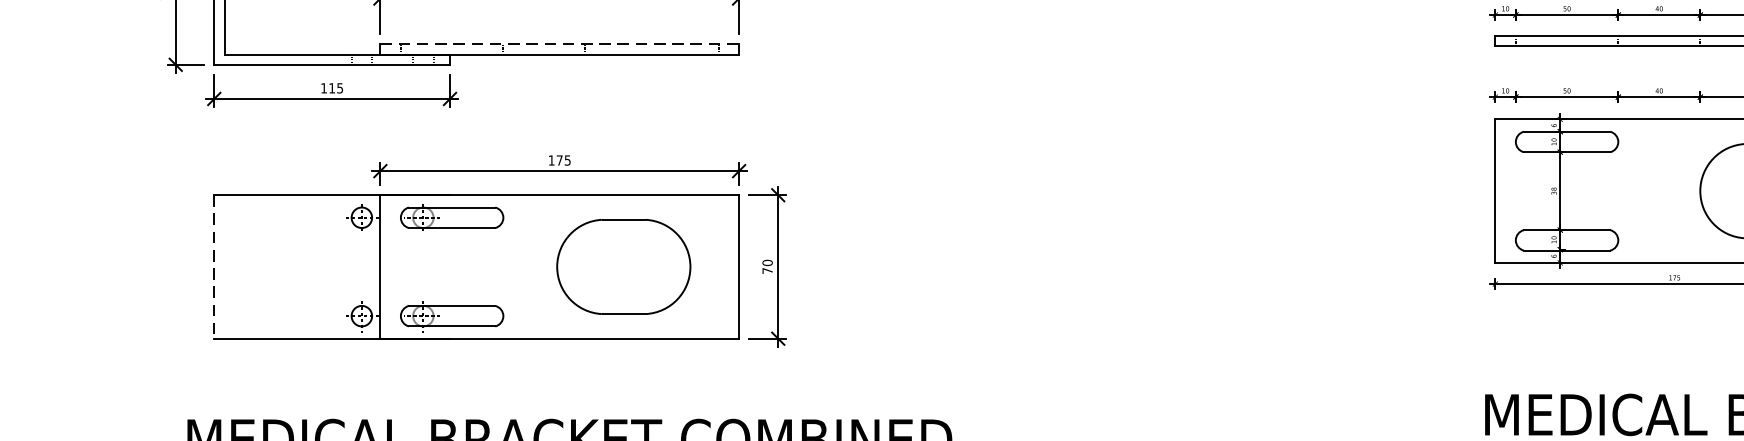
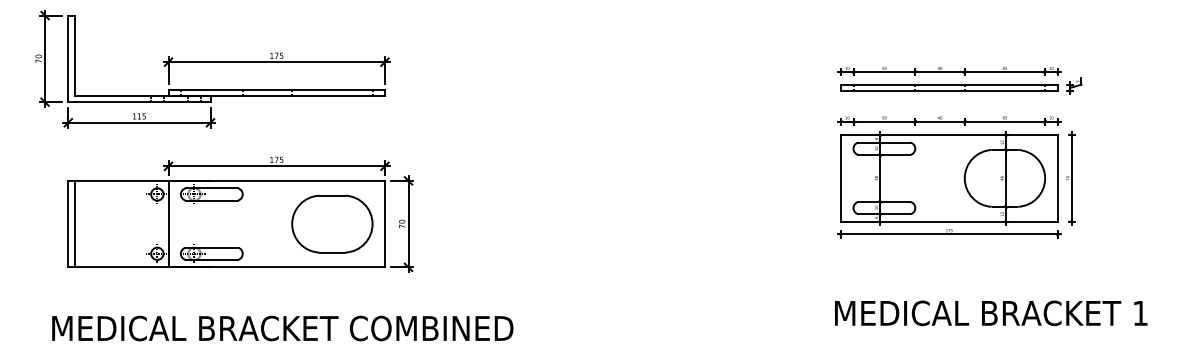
line: (561, 43) -> (277, 89), dashed -> solid
line: (224, 265) -> (74, 223), added
part: (624, 265) -> (332, 223), moved
line: (214, 267) -> (68, 224), dashed -> solid

